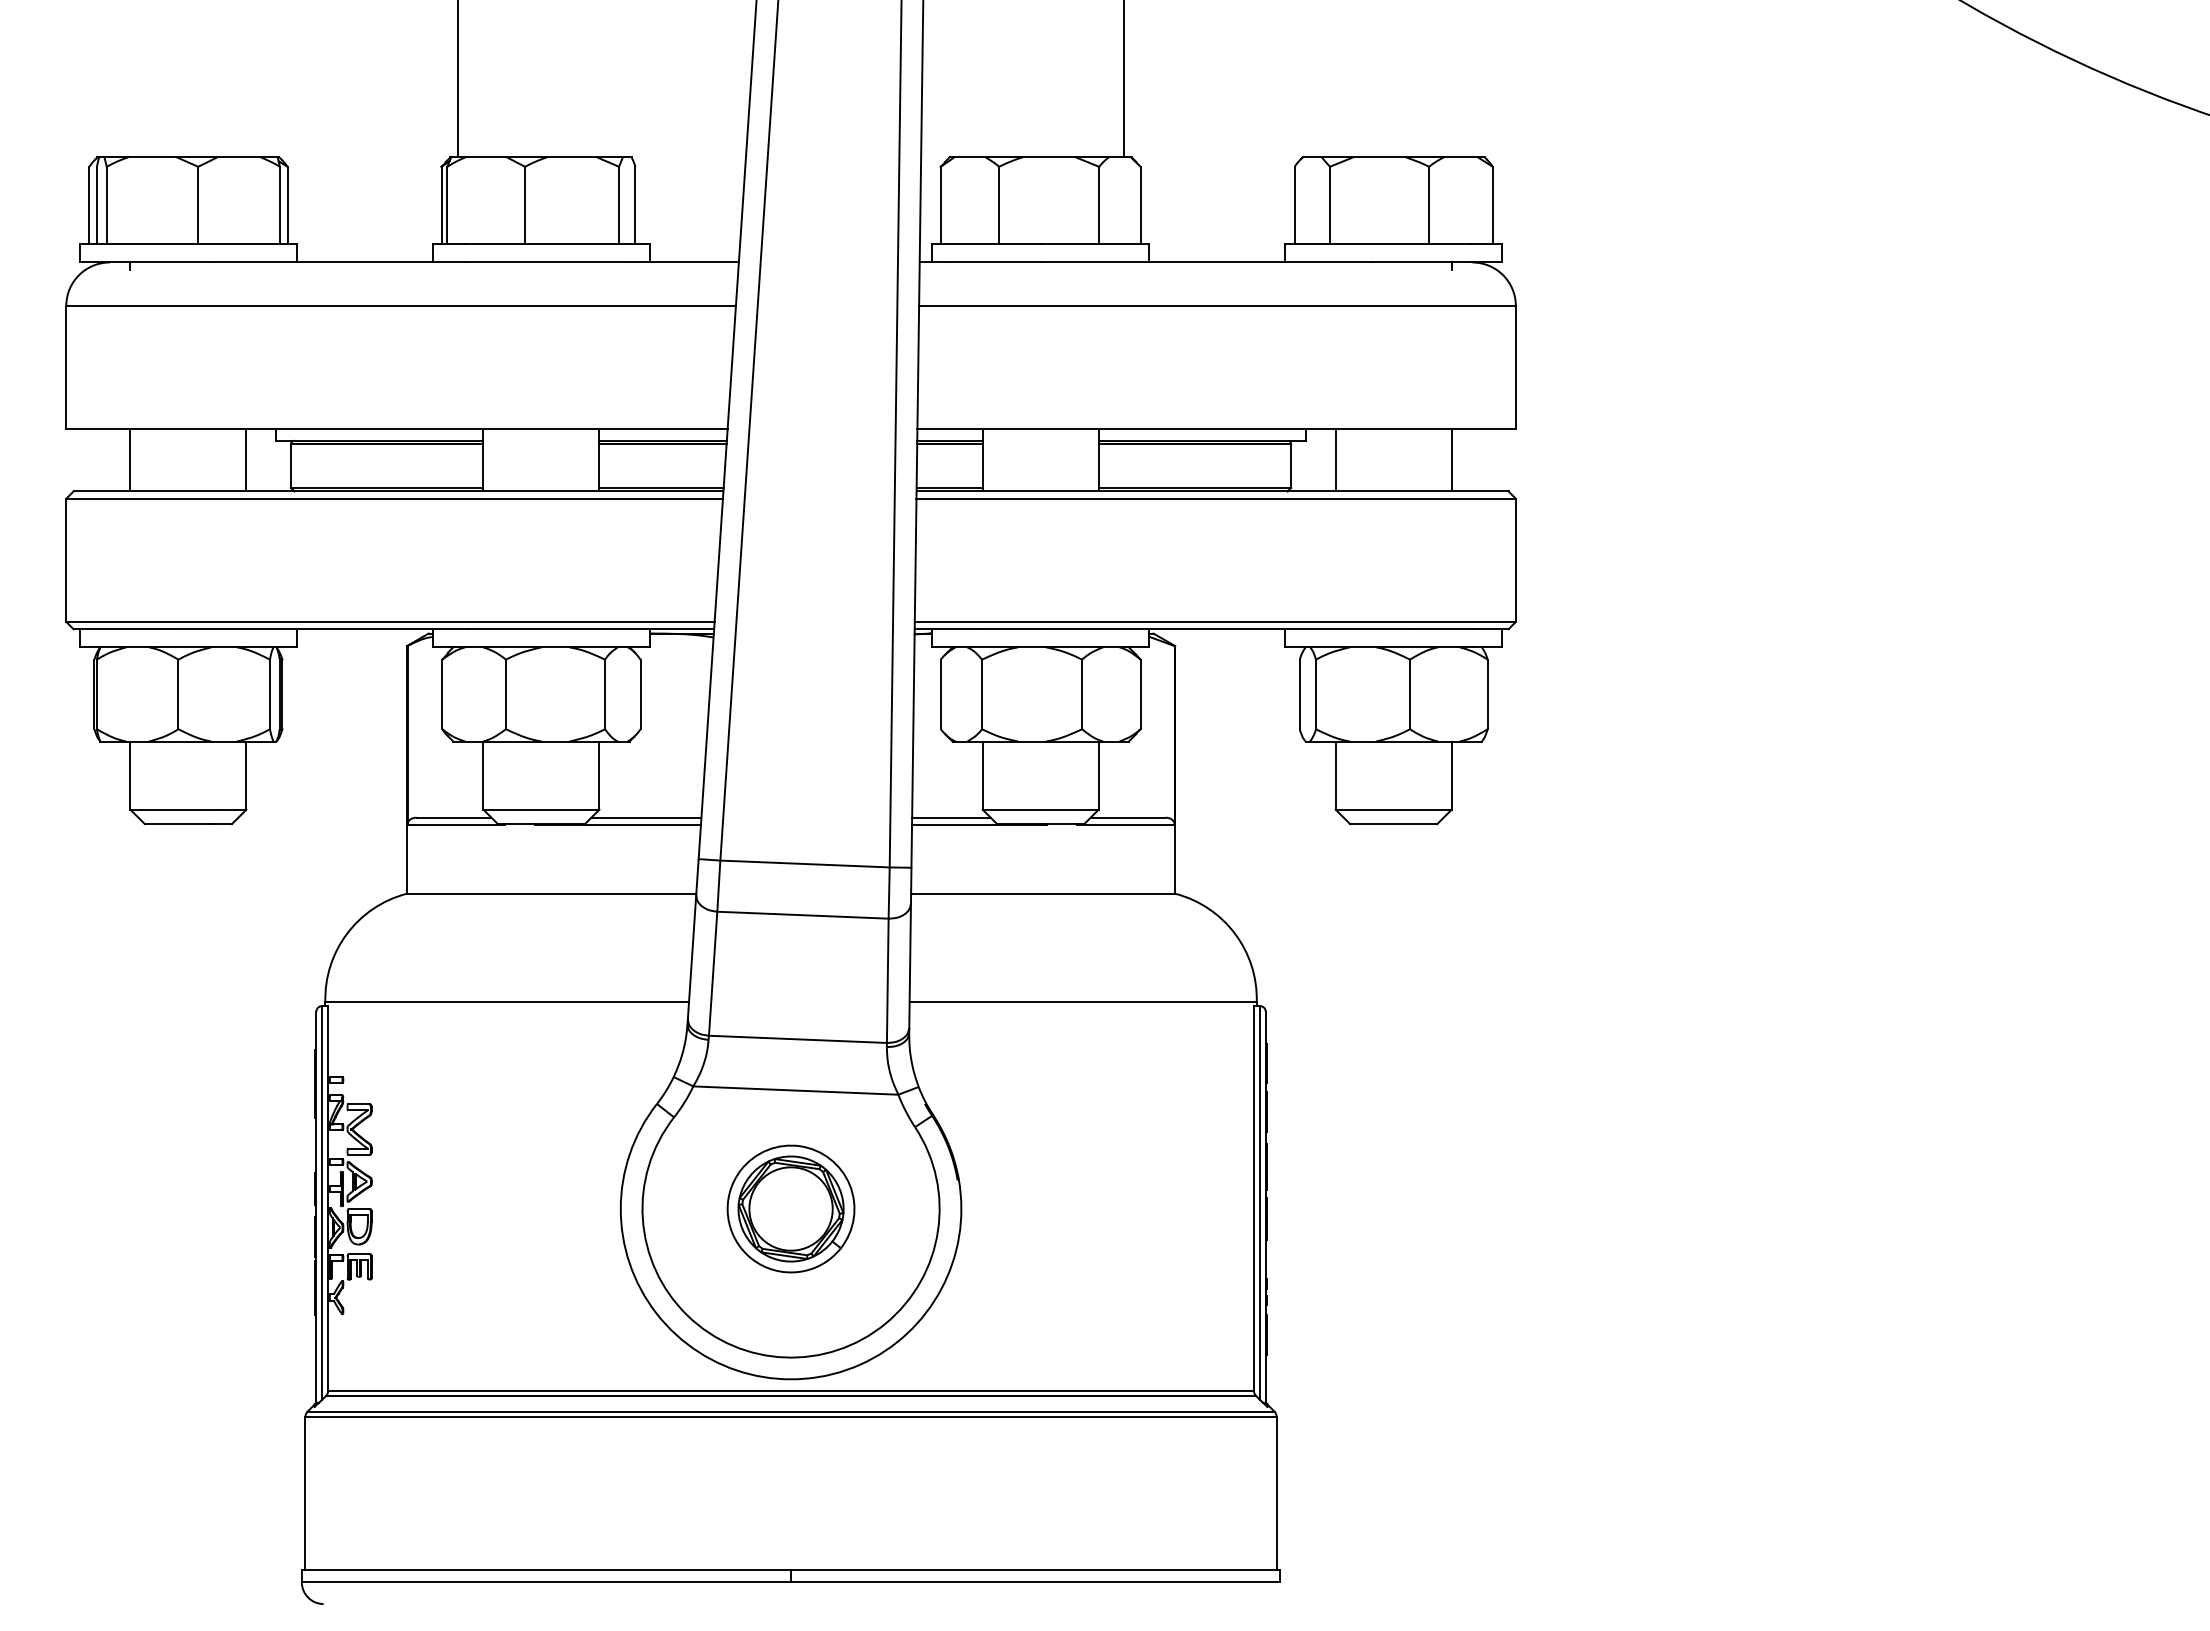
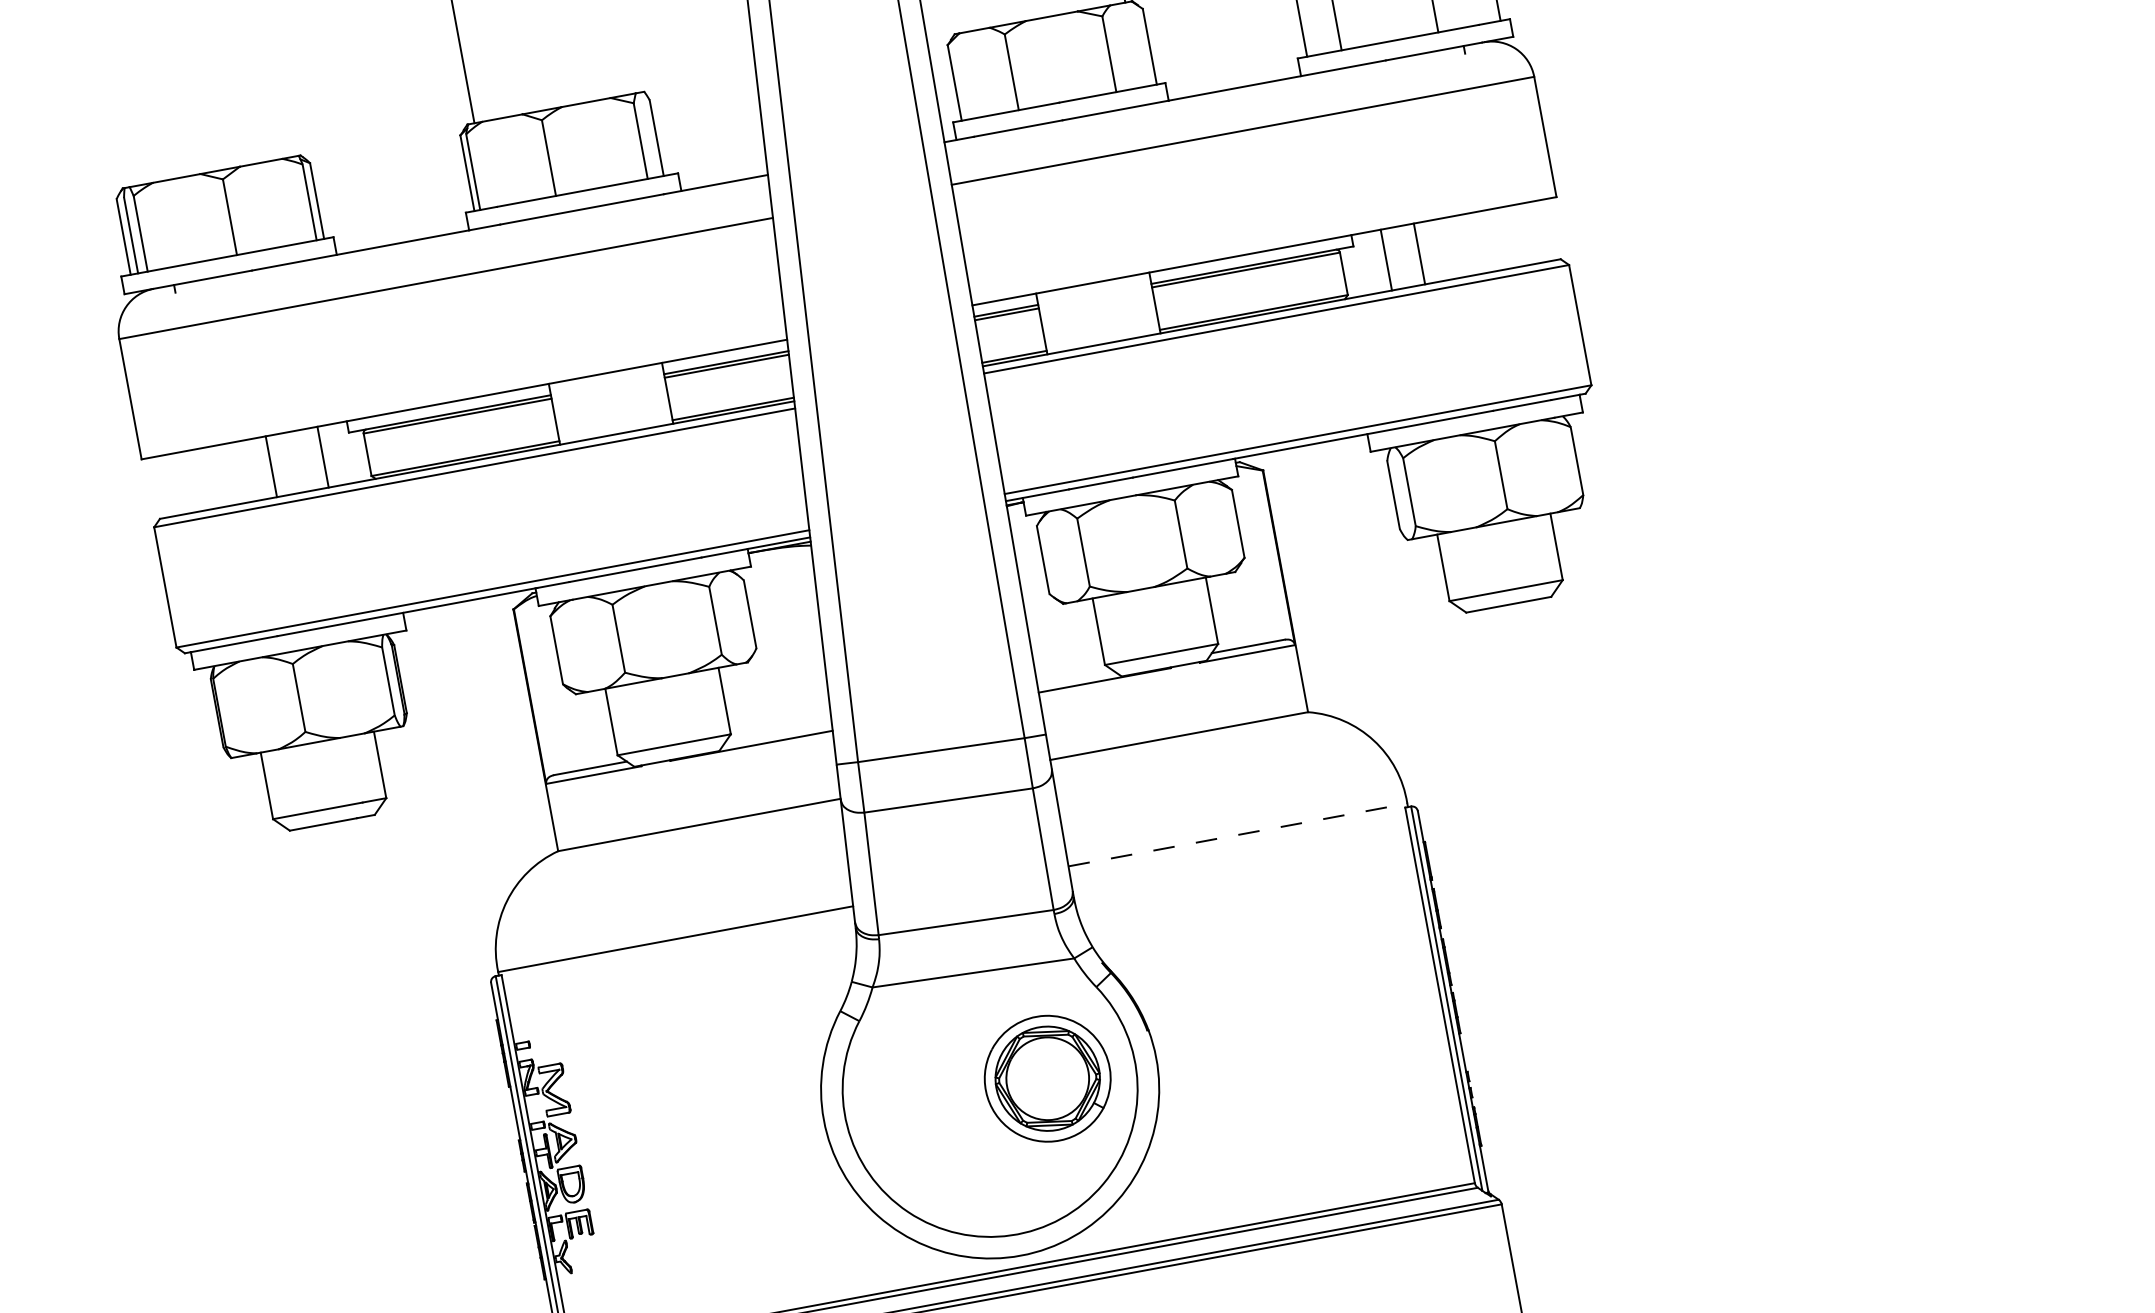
line: (130, 460) -> (271, 466), moved
line: (1451, 460) -> (1419, 254), moved
line: (646, 817) -> (778, 733), removed
line: (951, 817) -> (1075, 678), removed
line: (1083, 1002) -> (1238, 834), solid -> dashed
part: (790, 1208) -> (1047, 1078), moved

